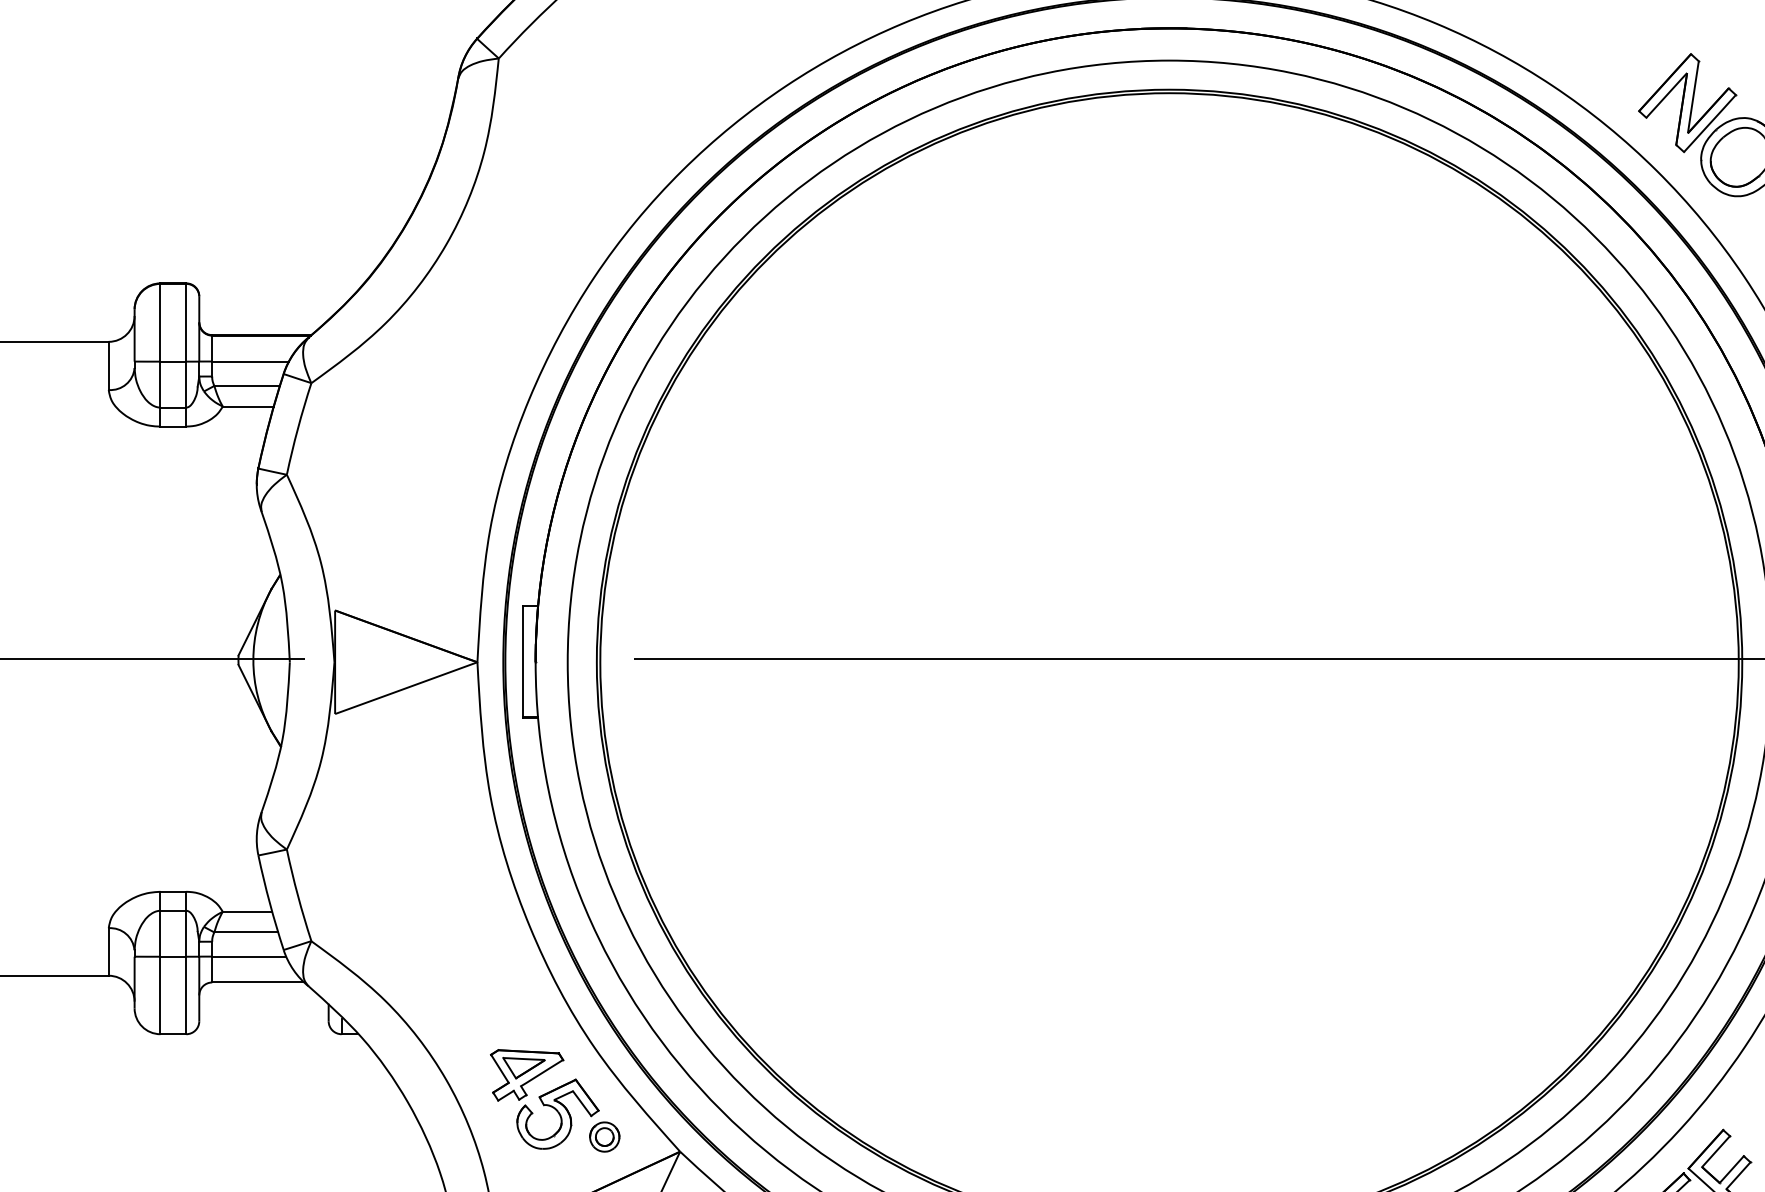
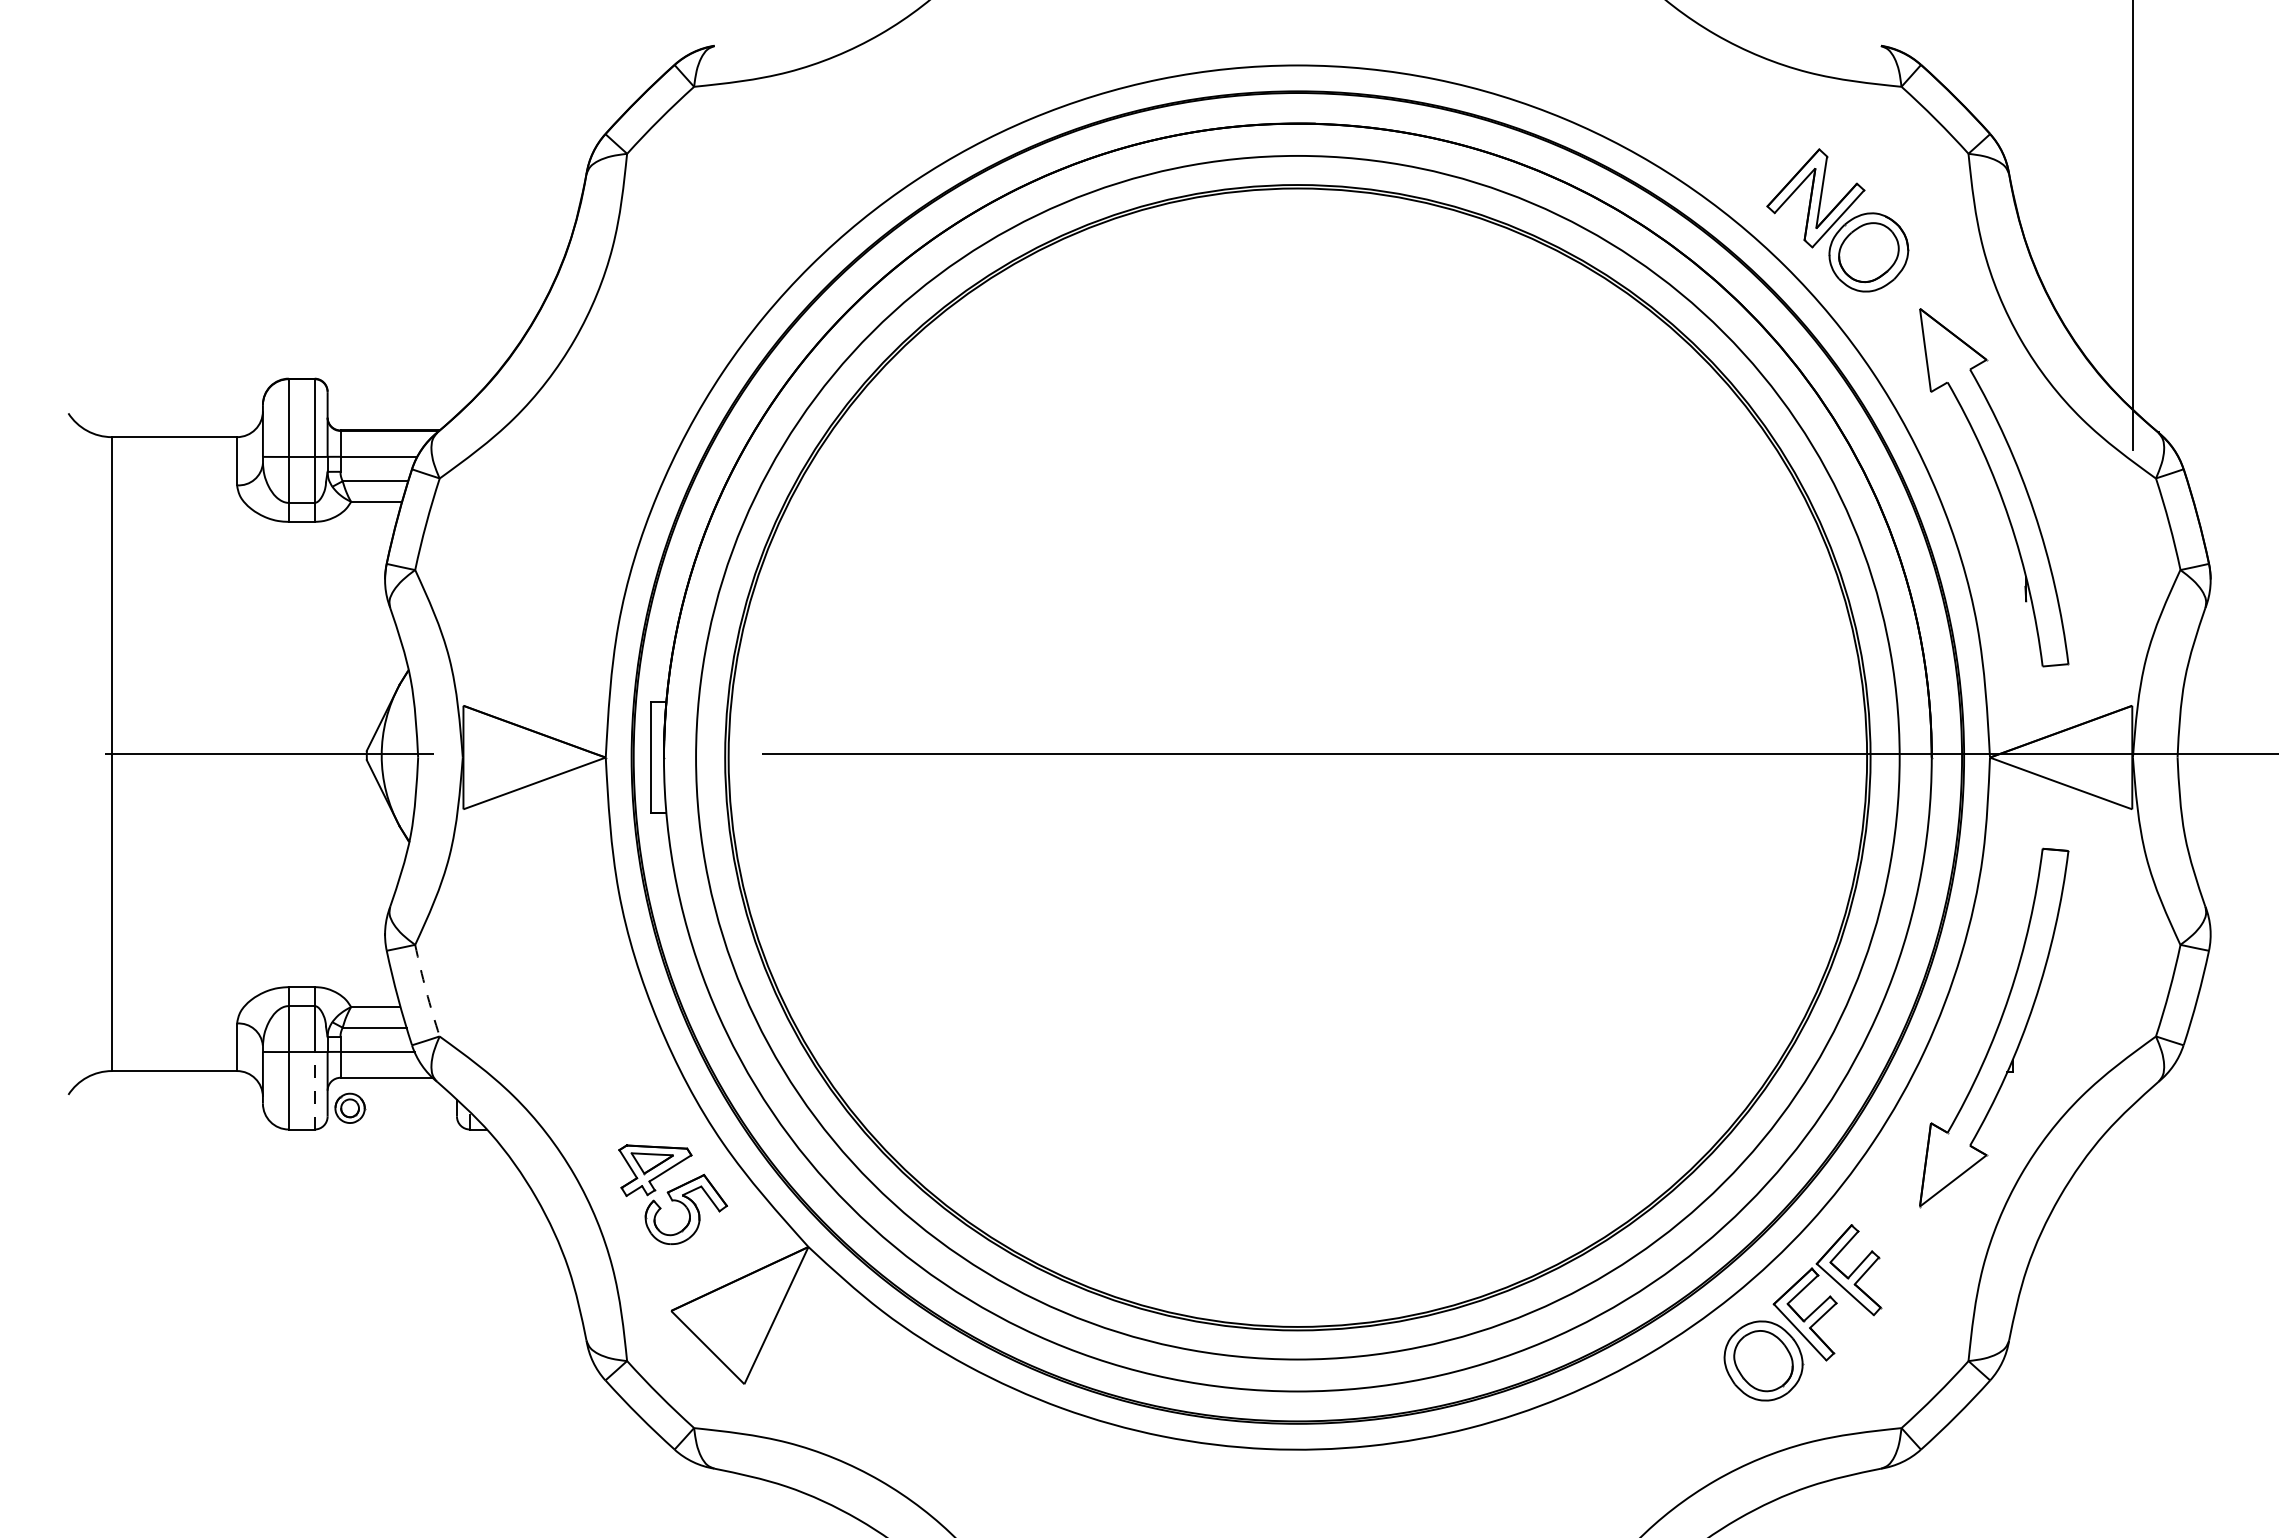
arc: (298, 896) -> (426, 991), solid -> dashed
line: (186, 995) -> (314, 1090), solid -> dashed
part: (605, 1136) -> (350, 1107), moved

